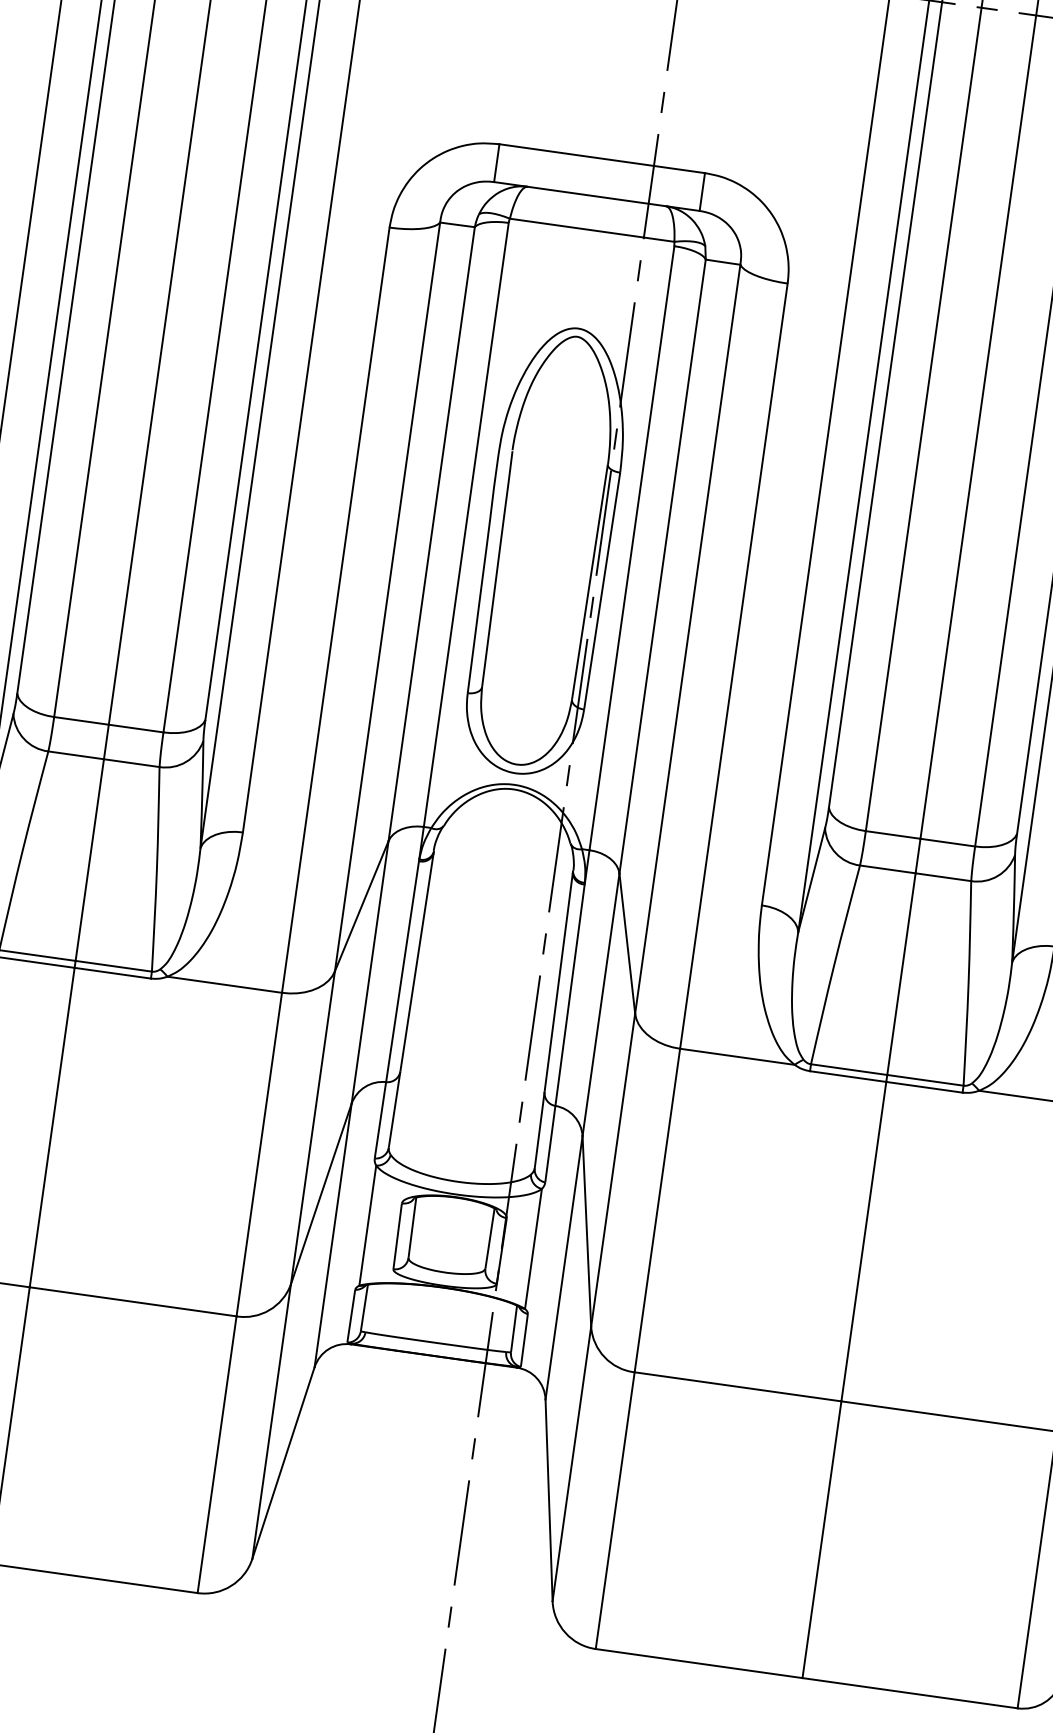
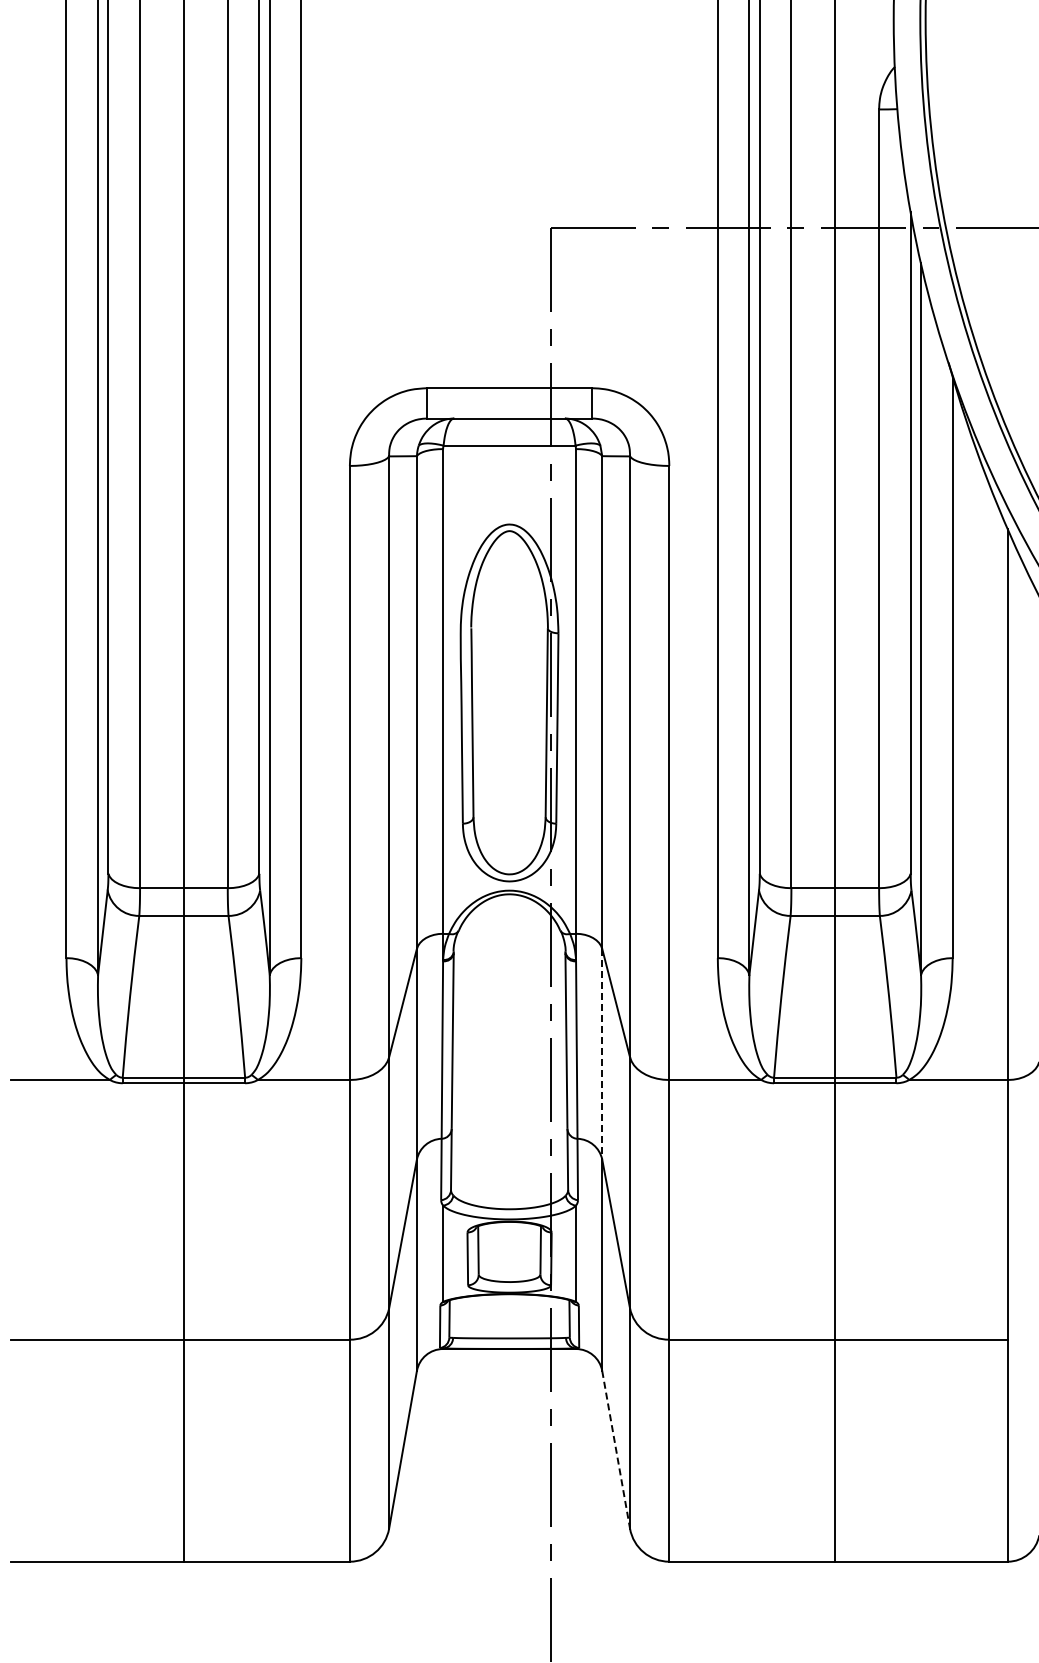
line: (601, 1005) -> (602, 1054), solid -> dashed
line: (549, 1501) -> (616, 1450), solid -> dashed

